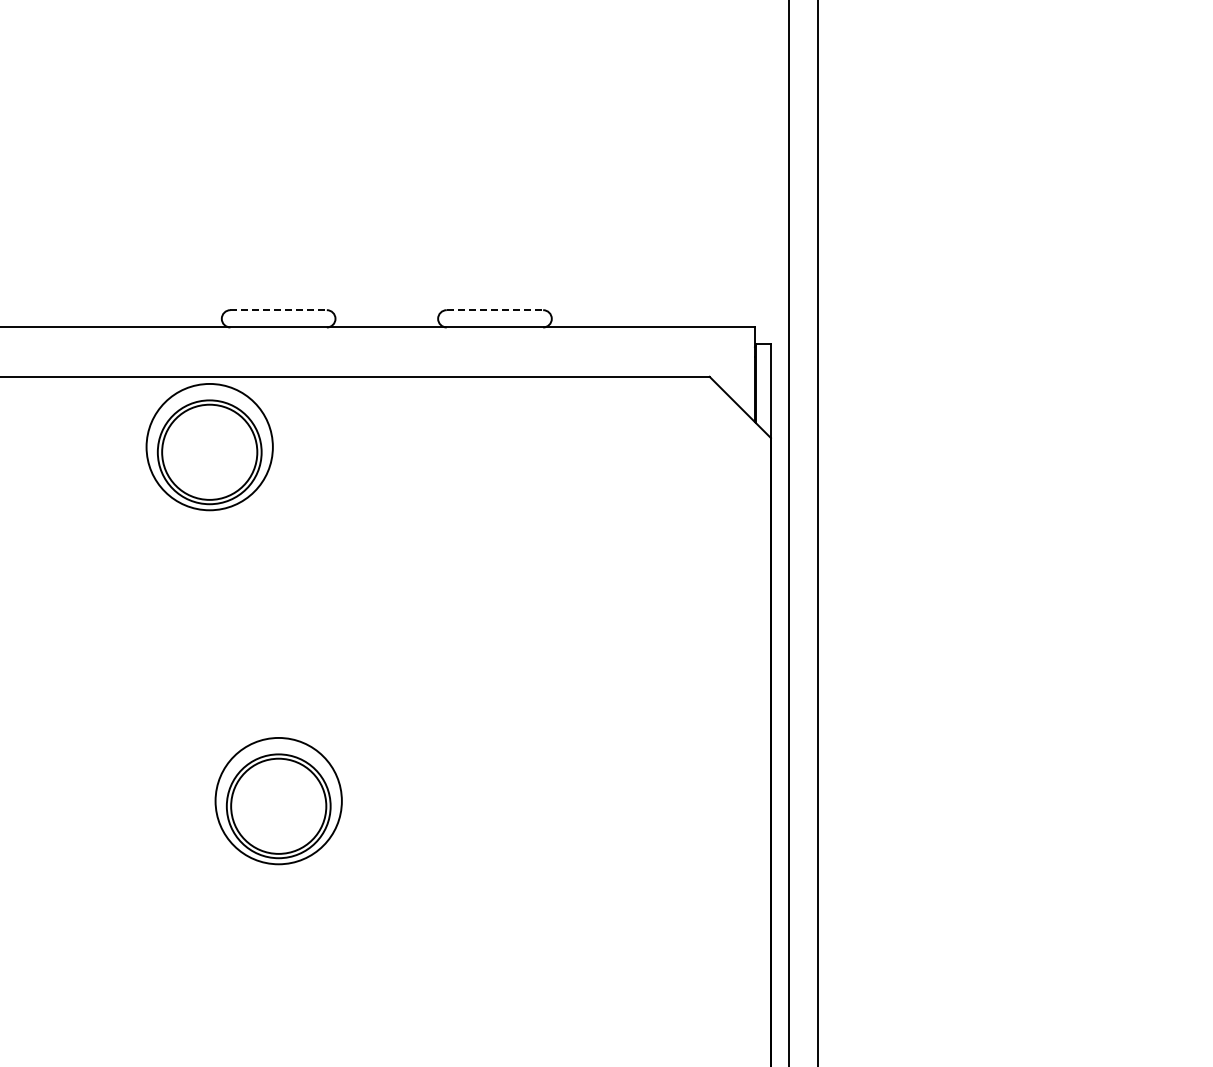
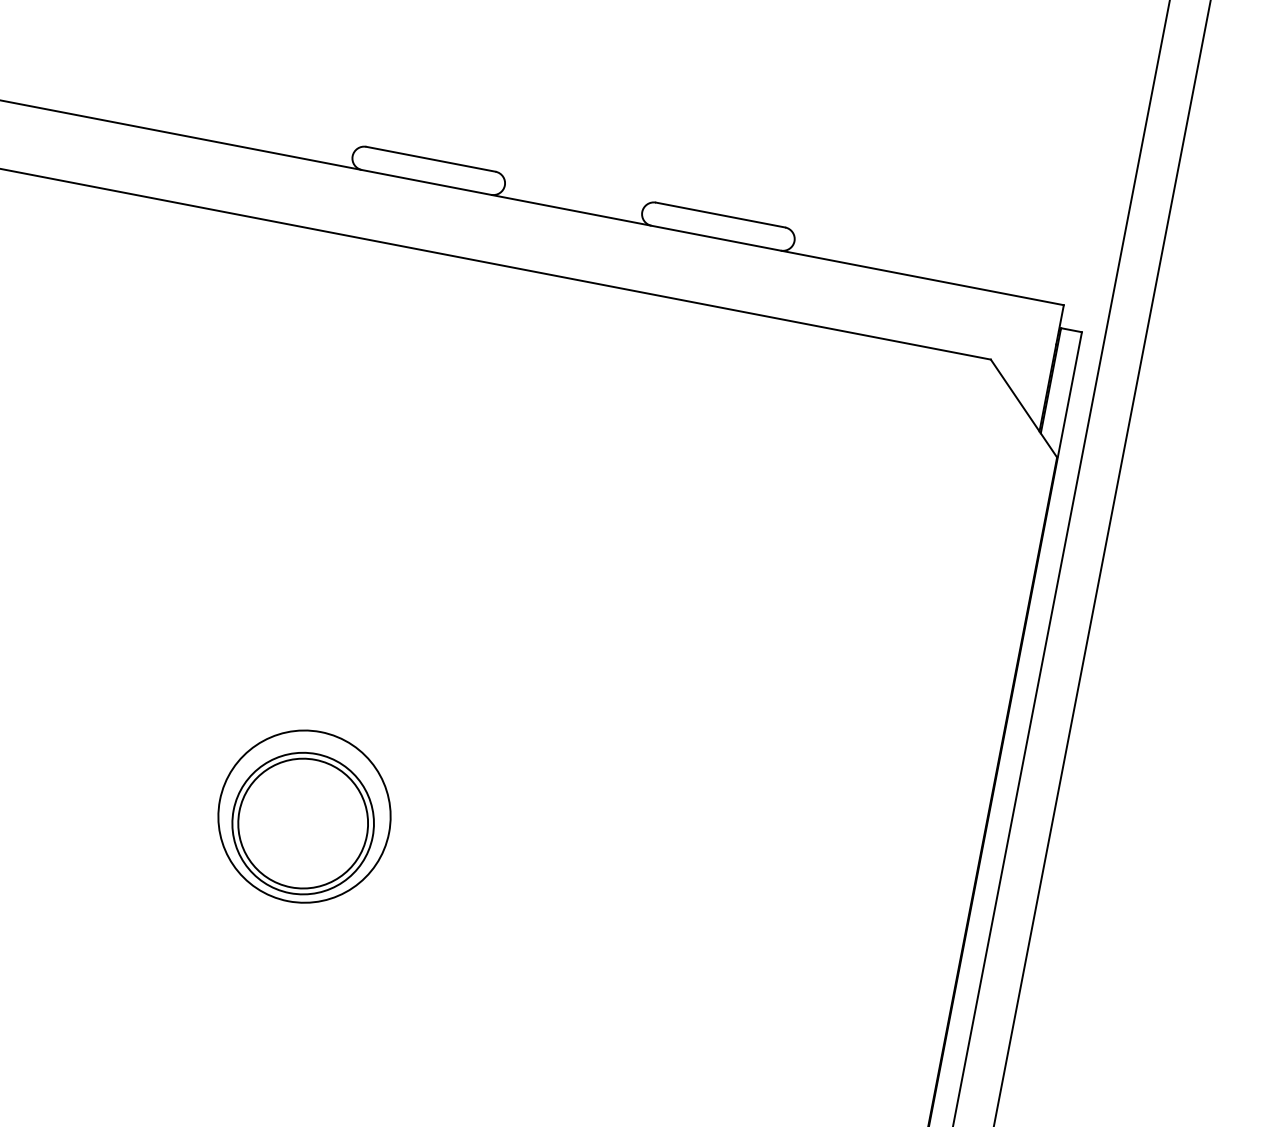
line: (279, 310) -> (432, 159), dashed -> solid
line: (495, 310) -> (721, 215), dashed -> solid
part: (209, 447) -> (302, 325), removed

